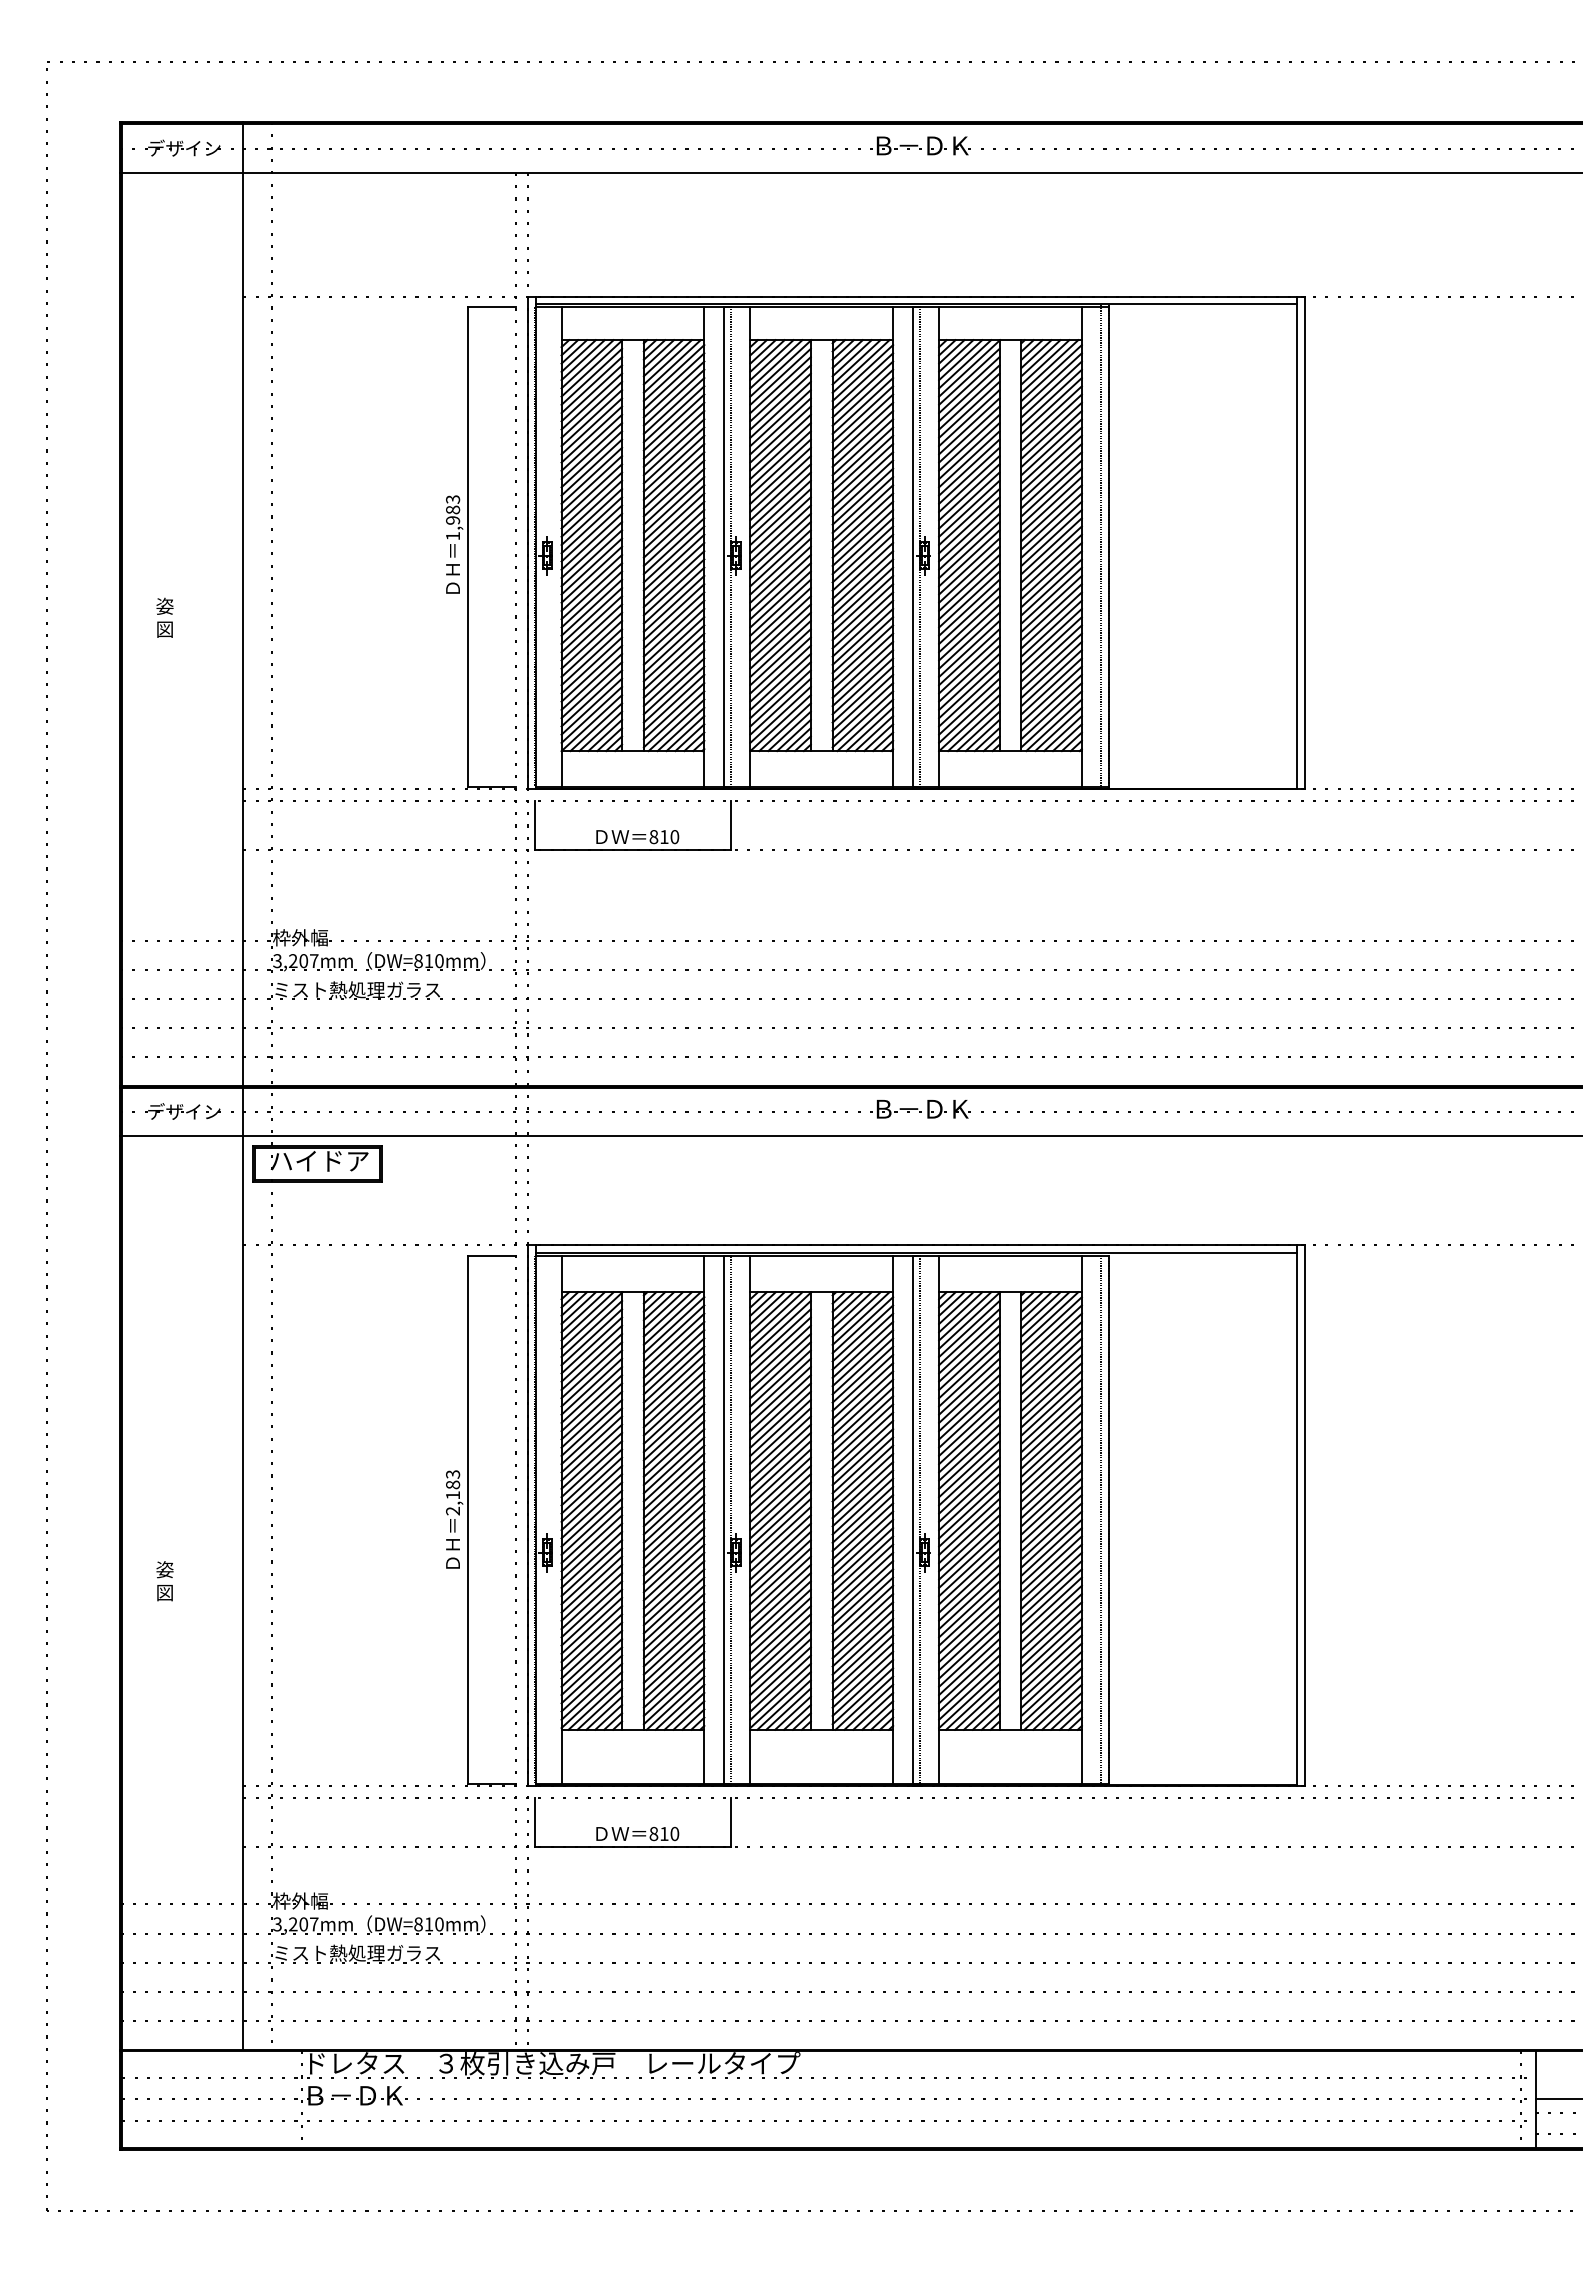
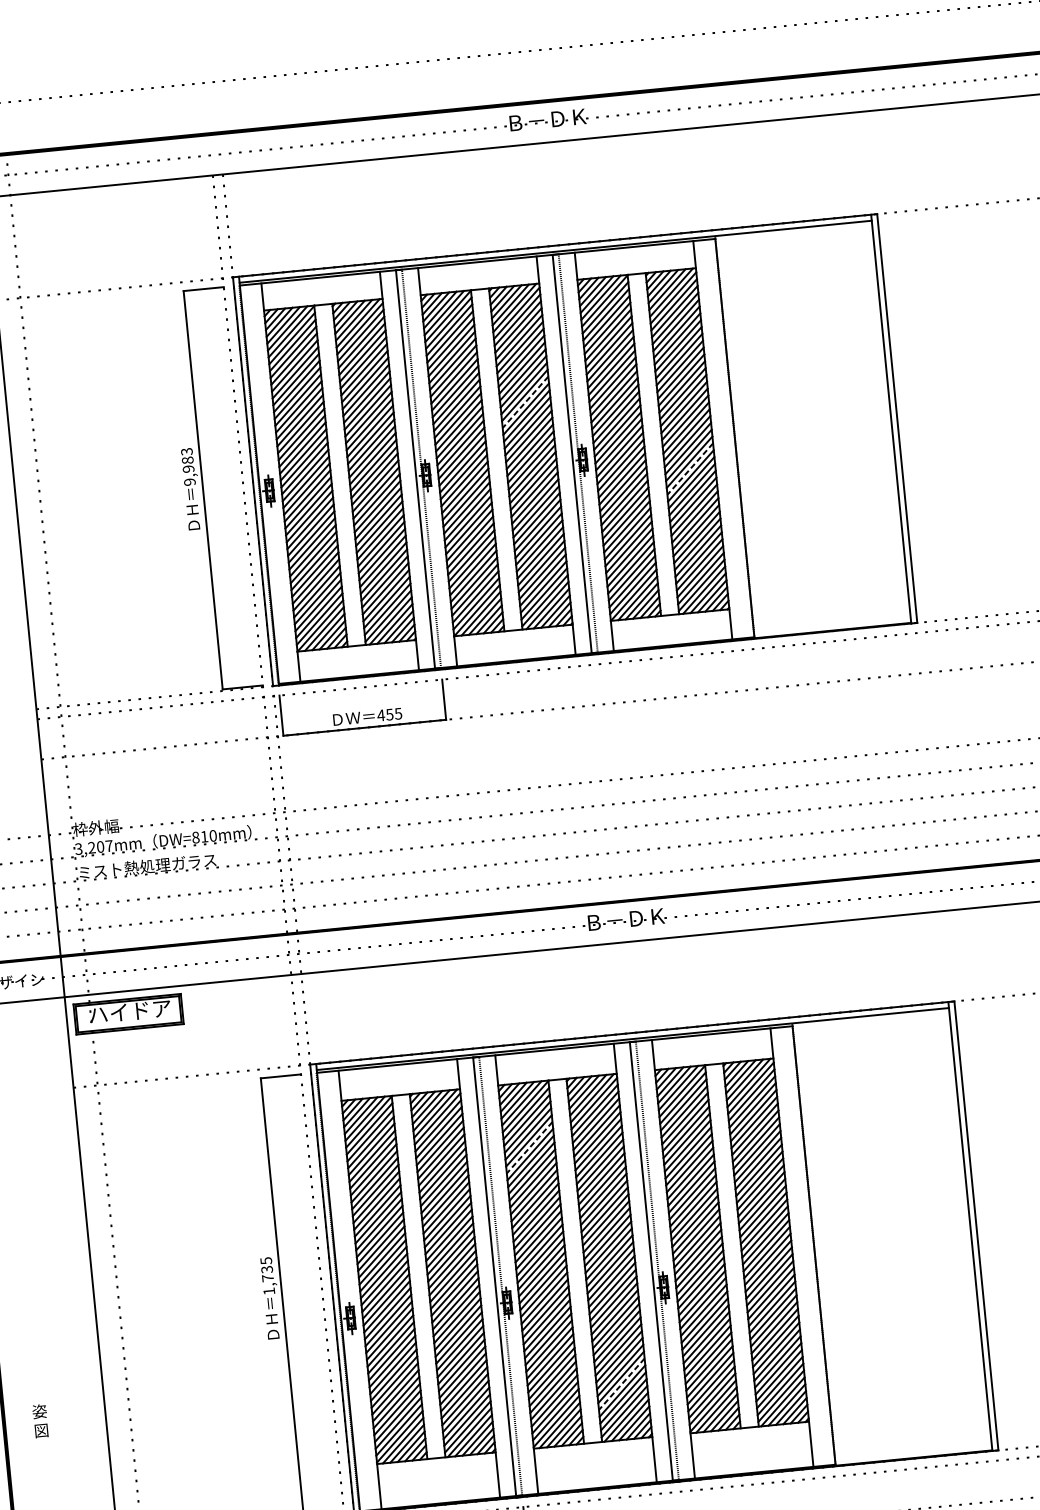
line: (862, 480) -> (525, 402), solid -> dashed
text: (453, 536) -> (190, 482), 1,983 -> 9,983
line: (1101, 546) -> (728, 437), removed
line: (1051, 579) -> (690, 469), solid -> dashed
text: (664, 837) -> (389, 715), 810 -> 455
line: (780, 1370) -> (529, 1147), solid -> dashed
text: (452, 1492) -> (267, 1275), 2,183 -> 1,735
line: (1101, 1518) -> (808, 1244), removed
text: (164, 1581) -> (40, 1421), moved
line: (862, 1663) -> (621, 1384), solid -> dashed

